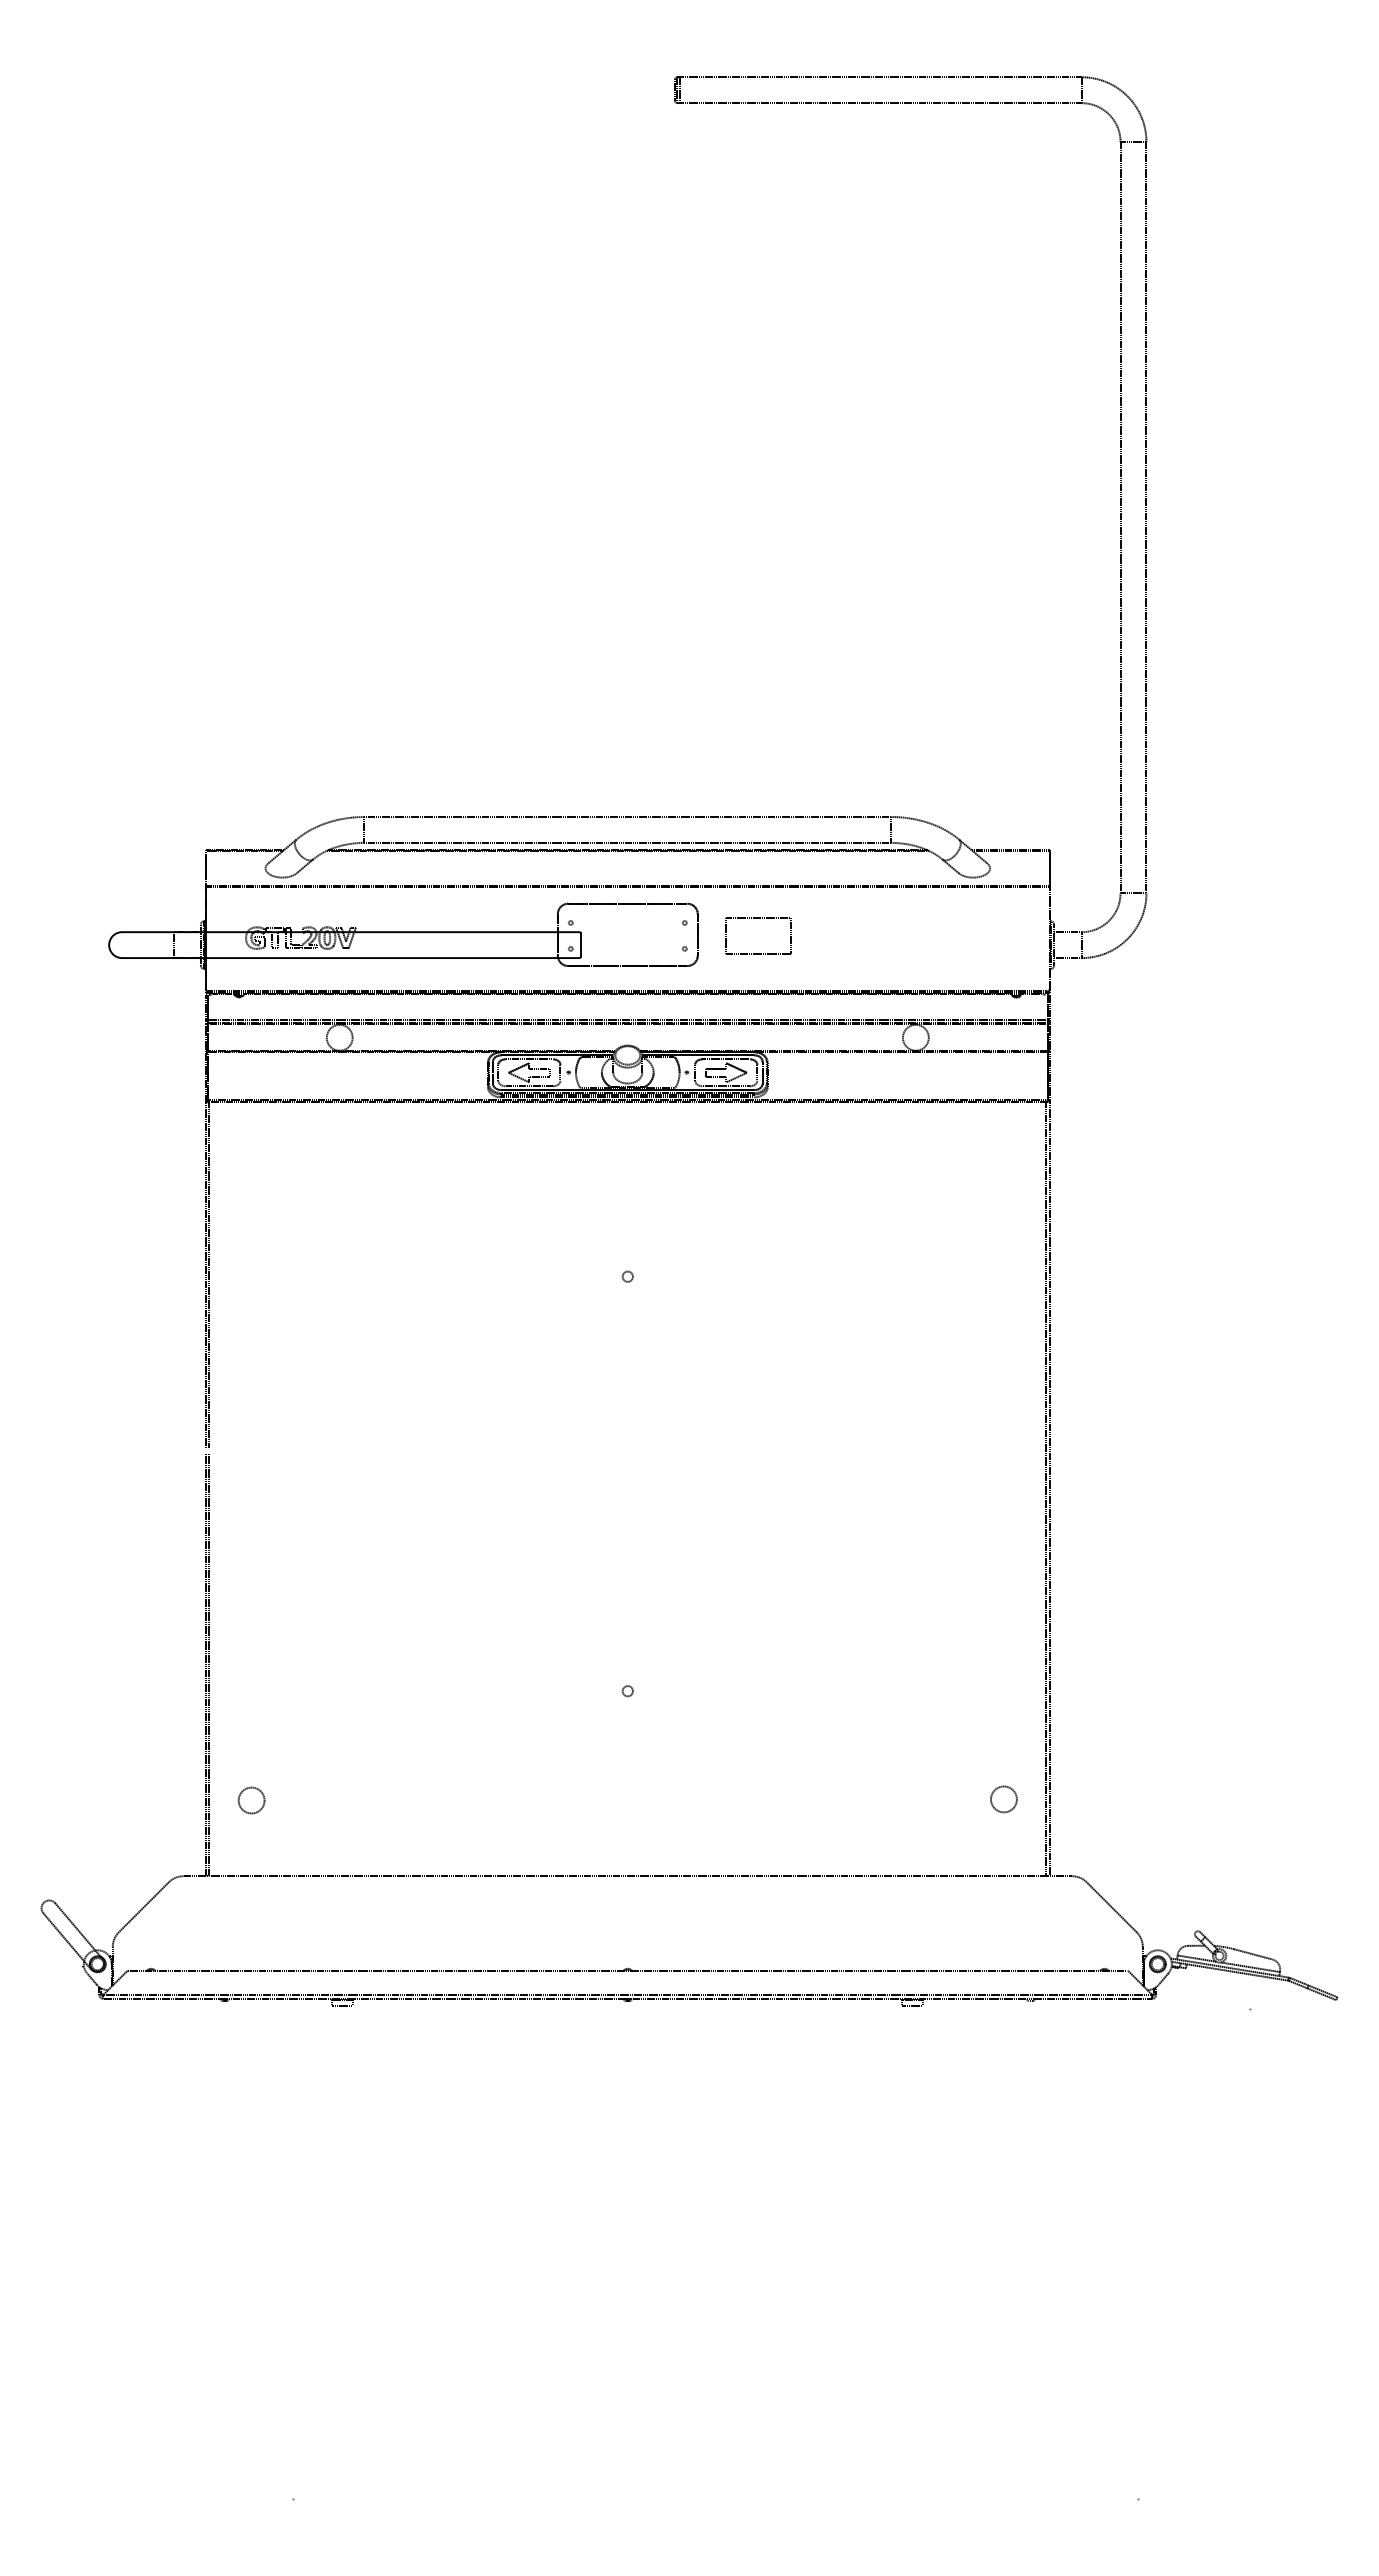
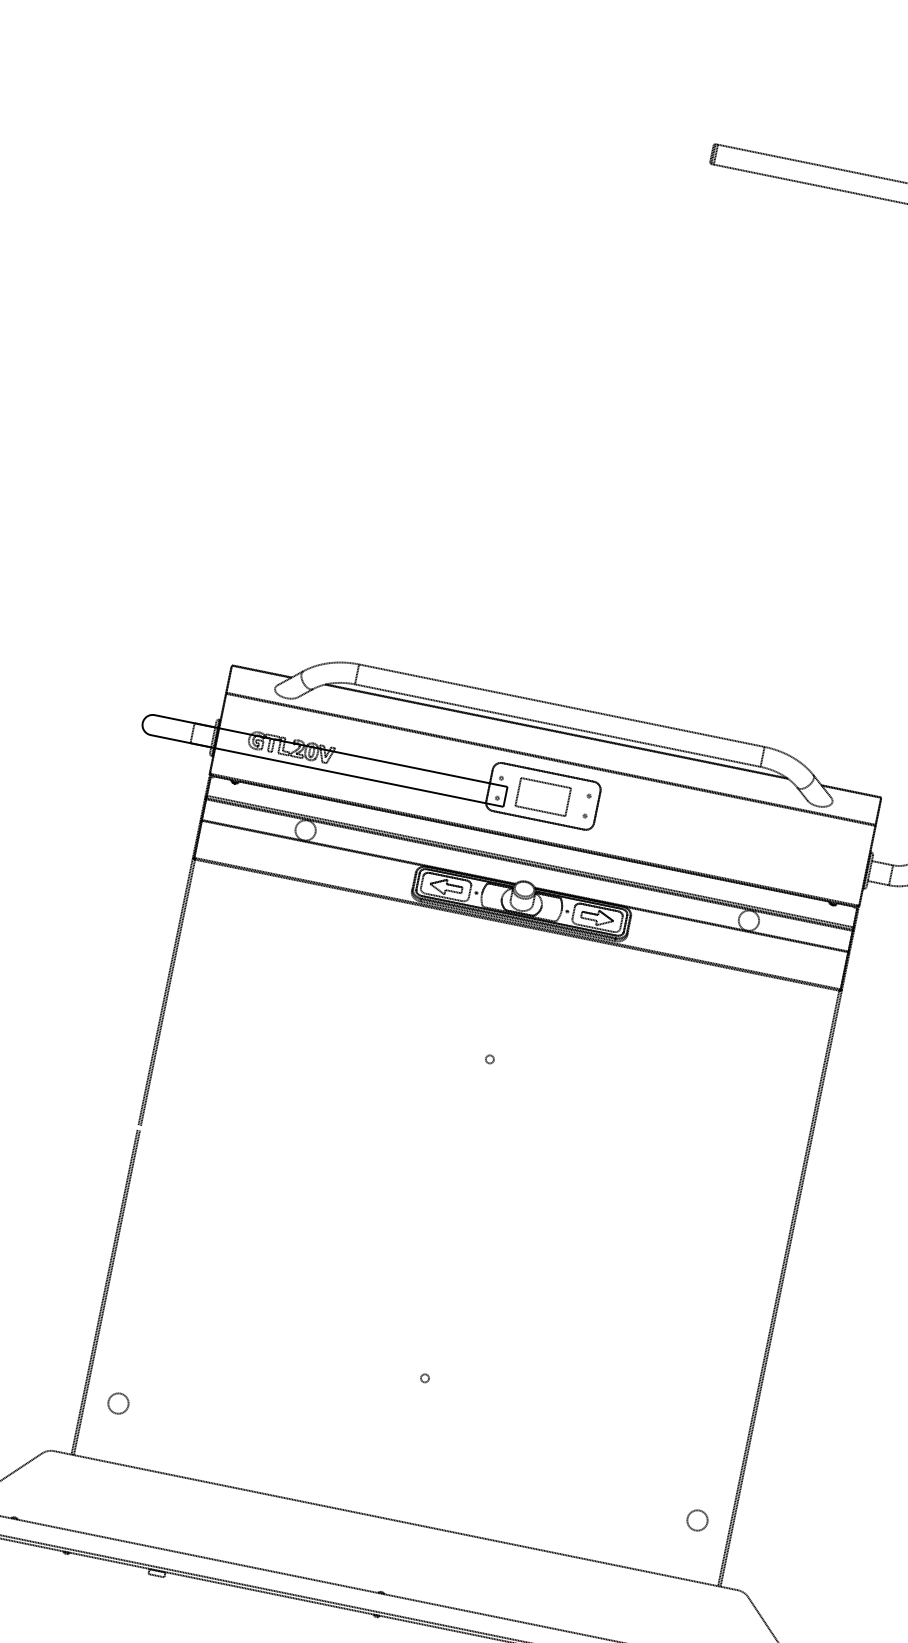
part: (758, 918) -> (545, 783), moved

